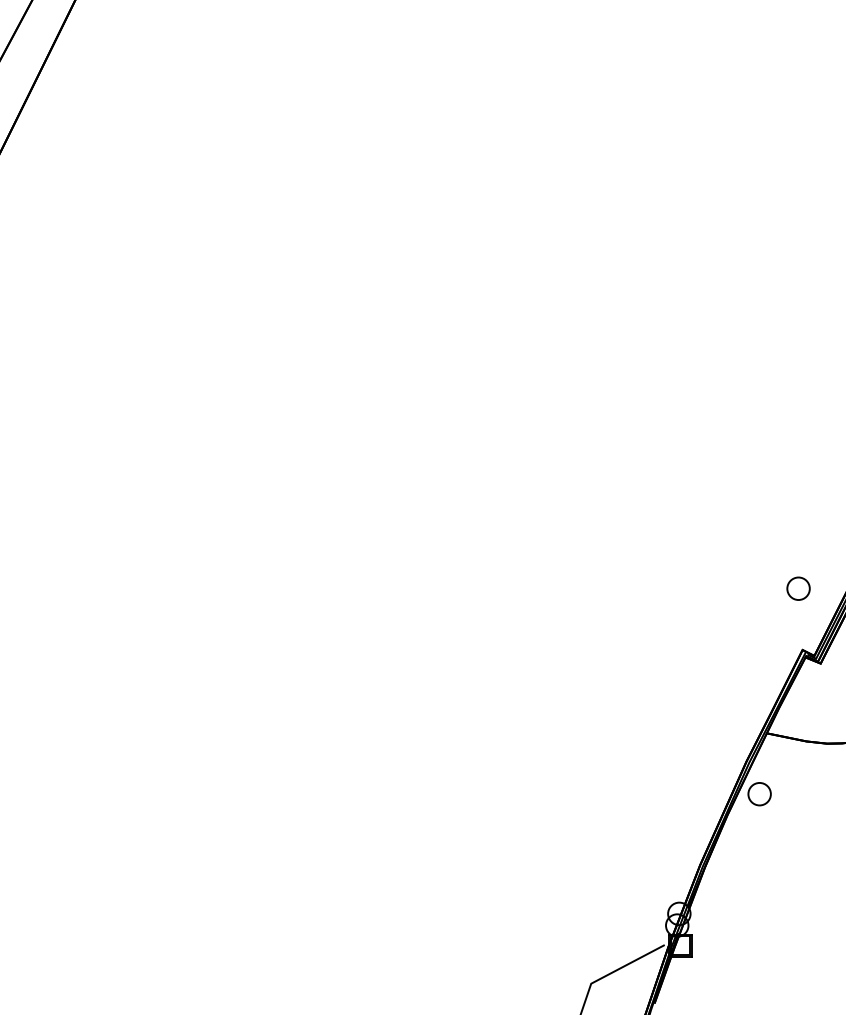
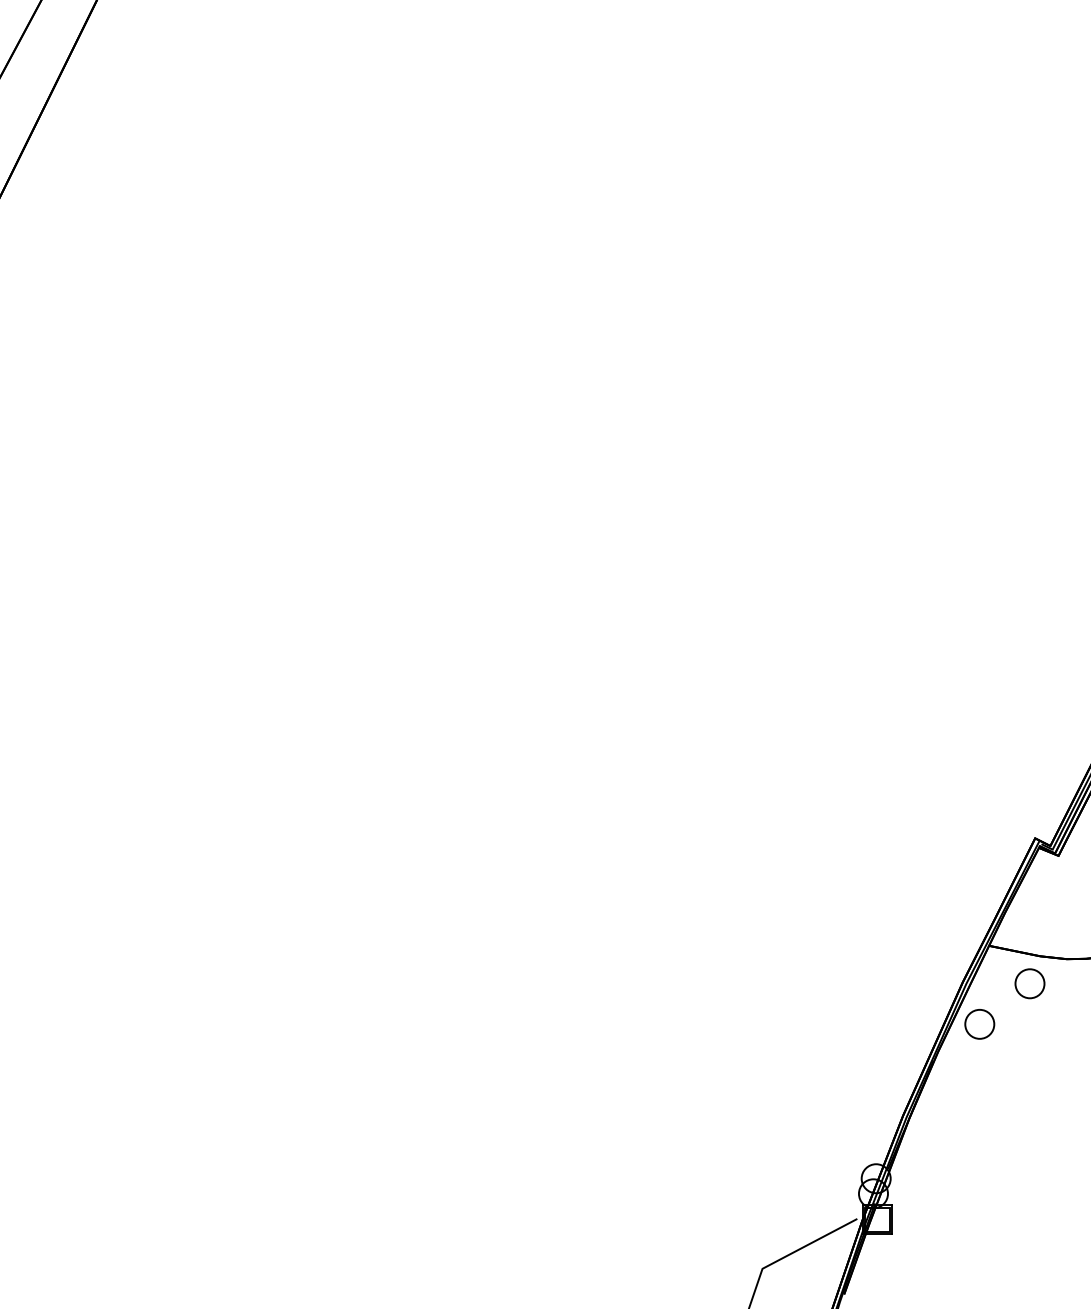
part: (798, 588) -> (1029, 983), moved

